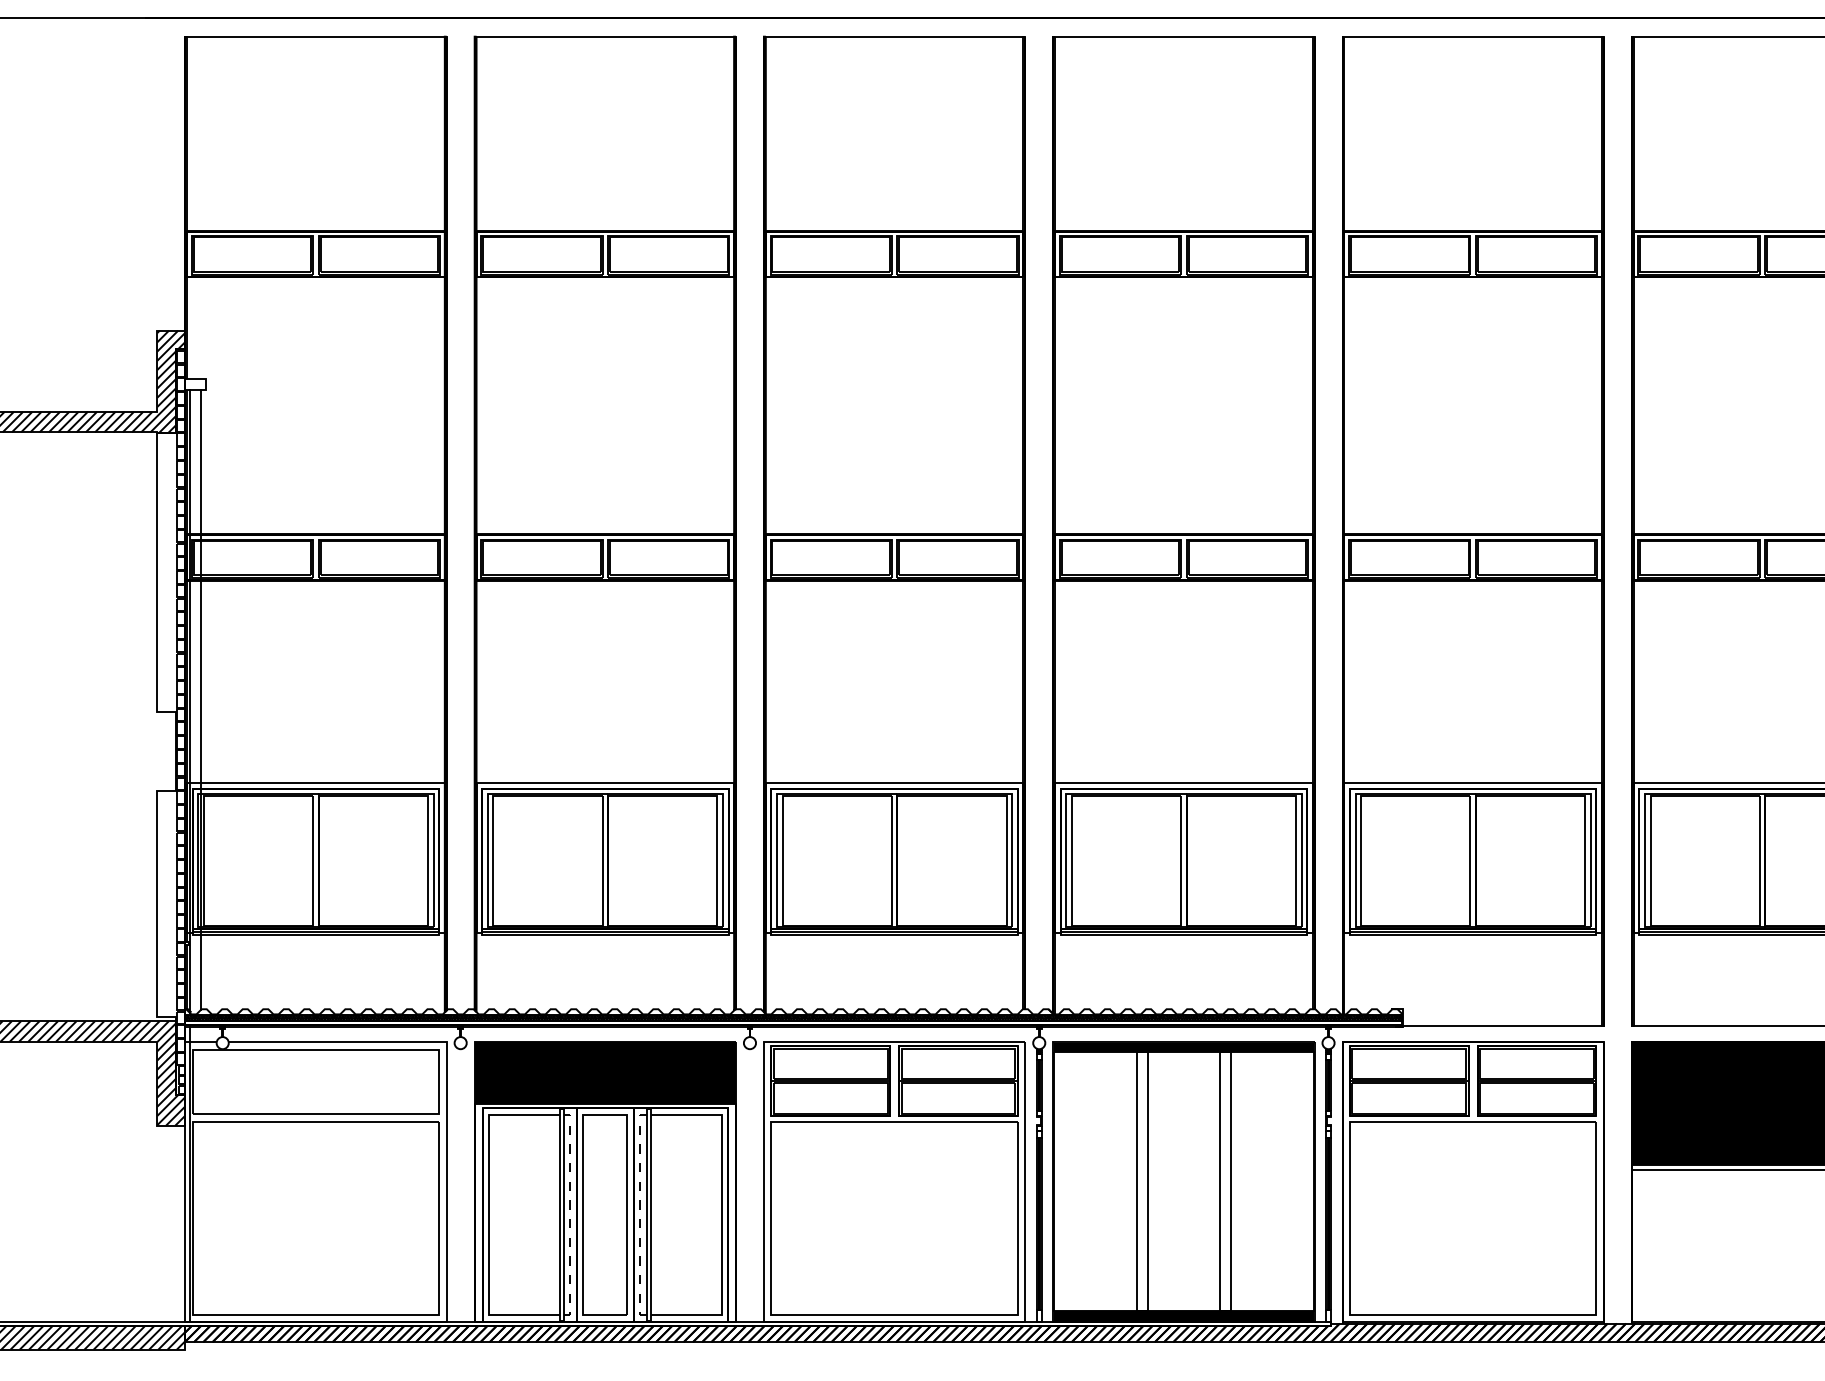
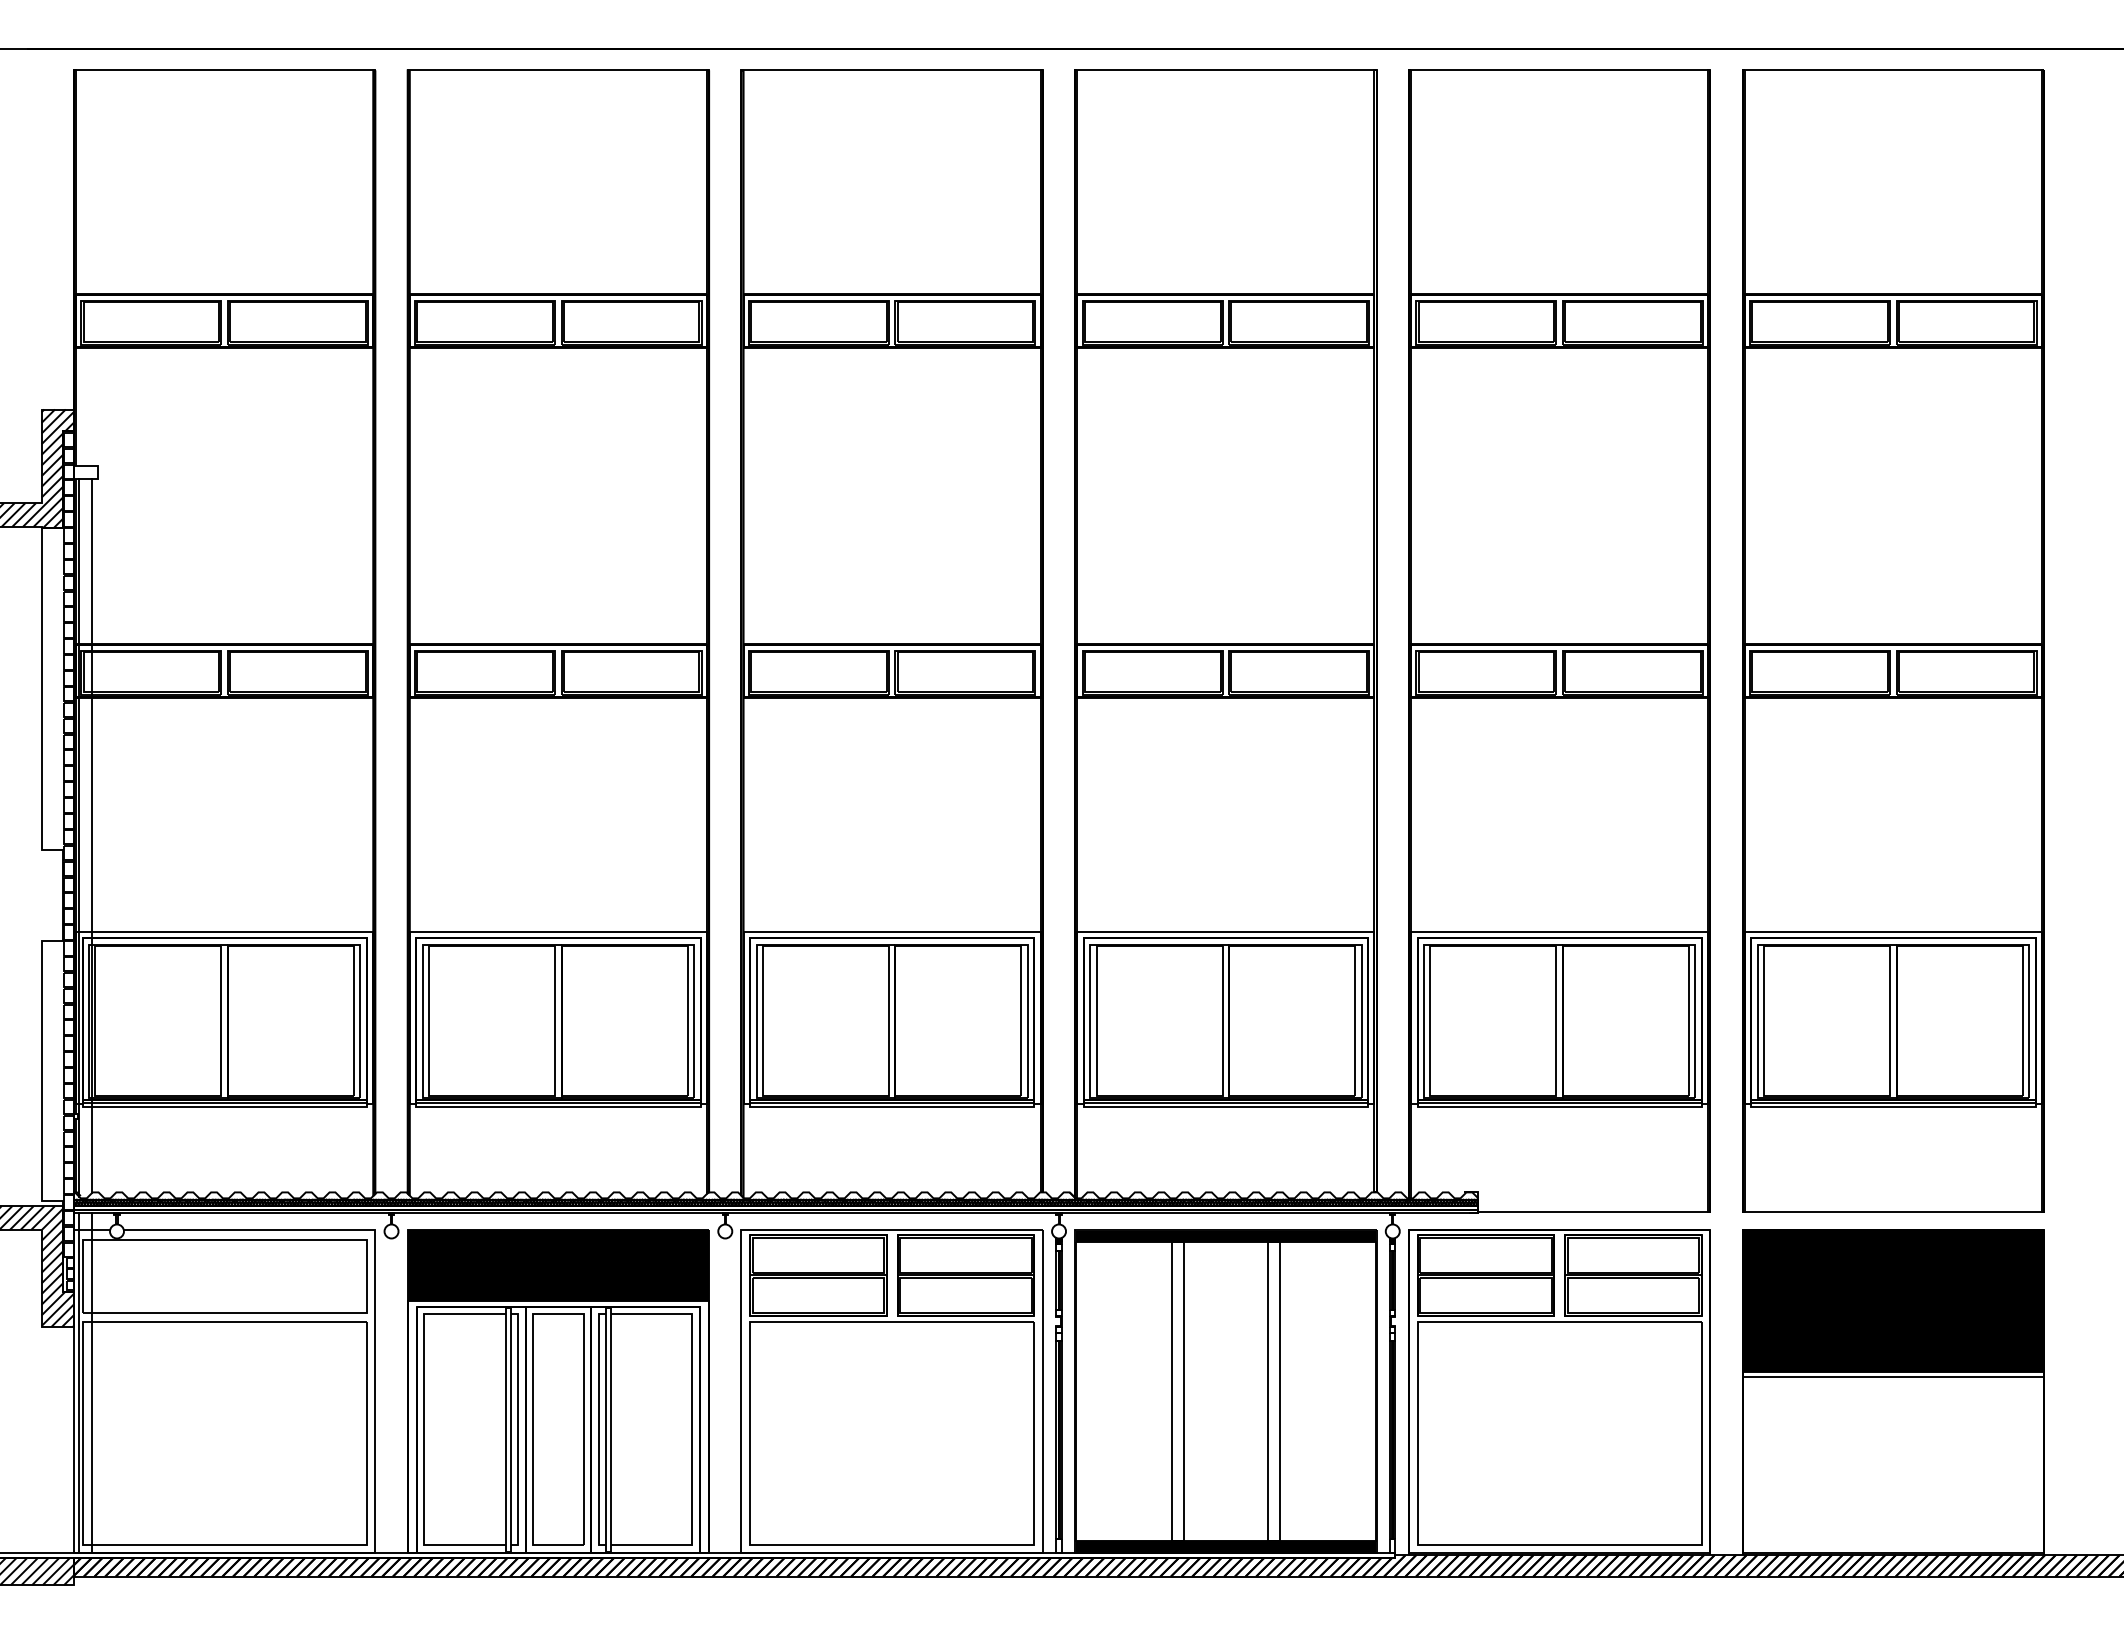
line: (201, 1174) -> (92, 1382), added
line: (570, 1214) -> (518, 1429), dashed -> solid
line: (640, 1214) -> (598, 1429), dashed -> solid

